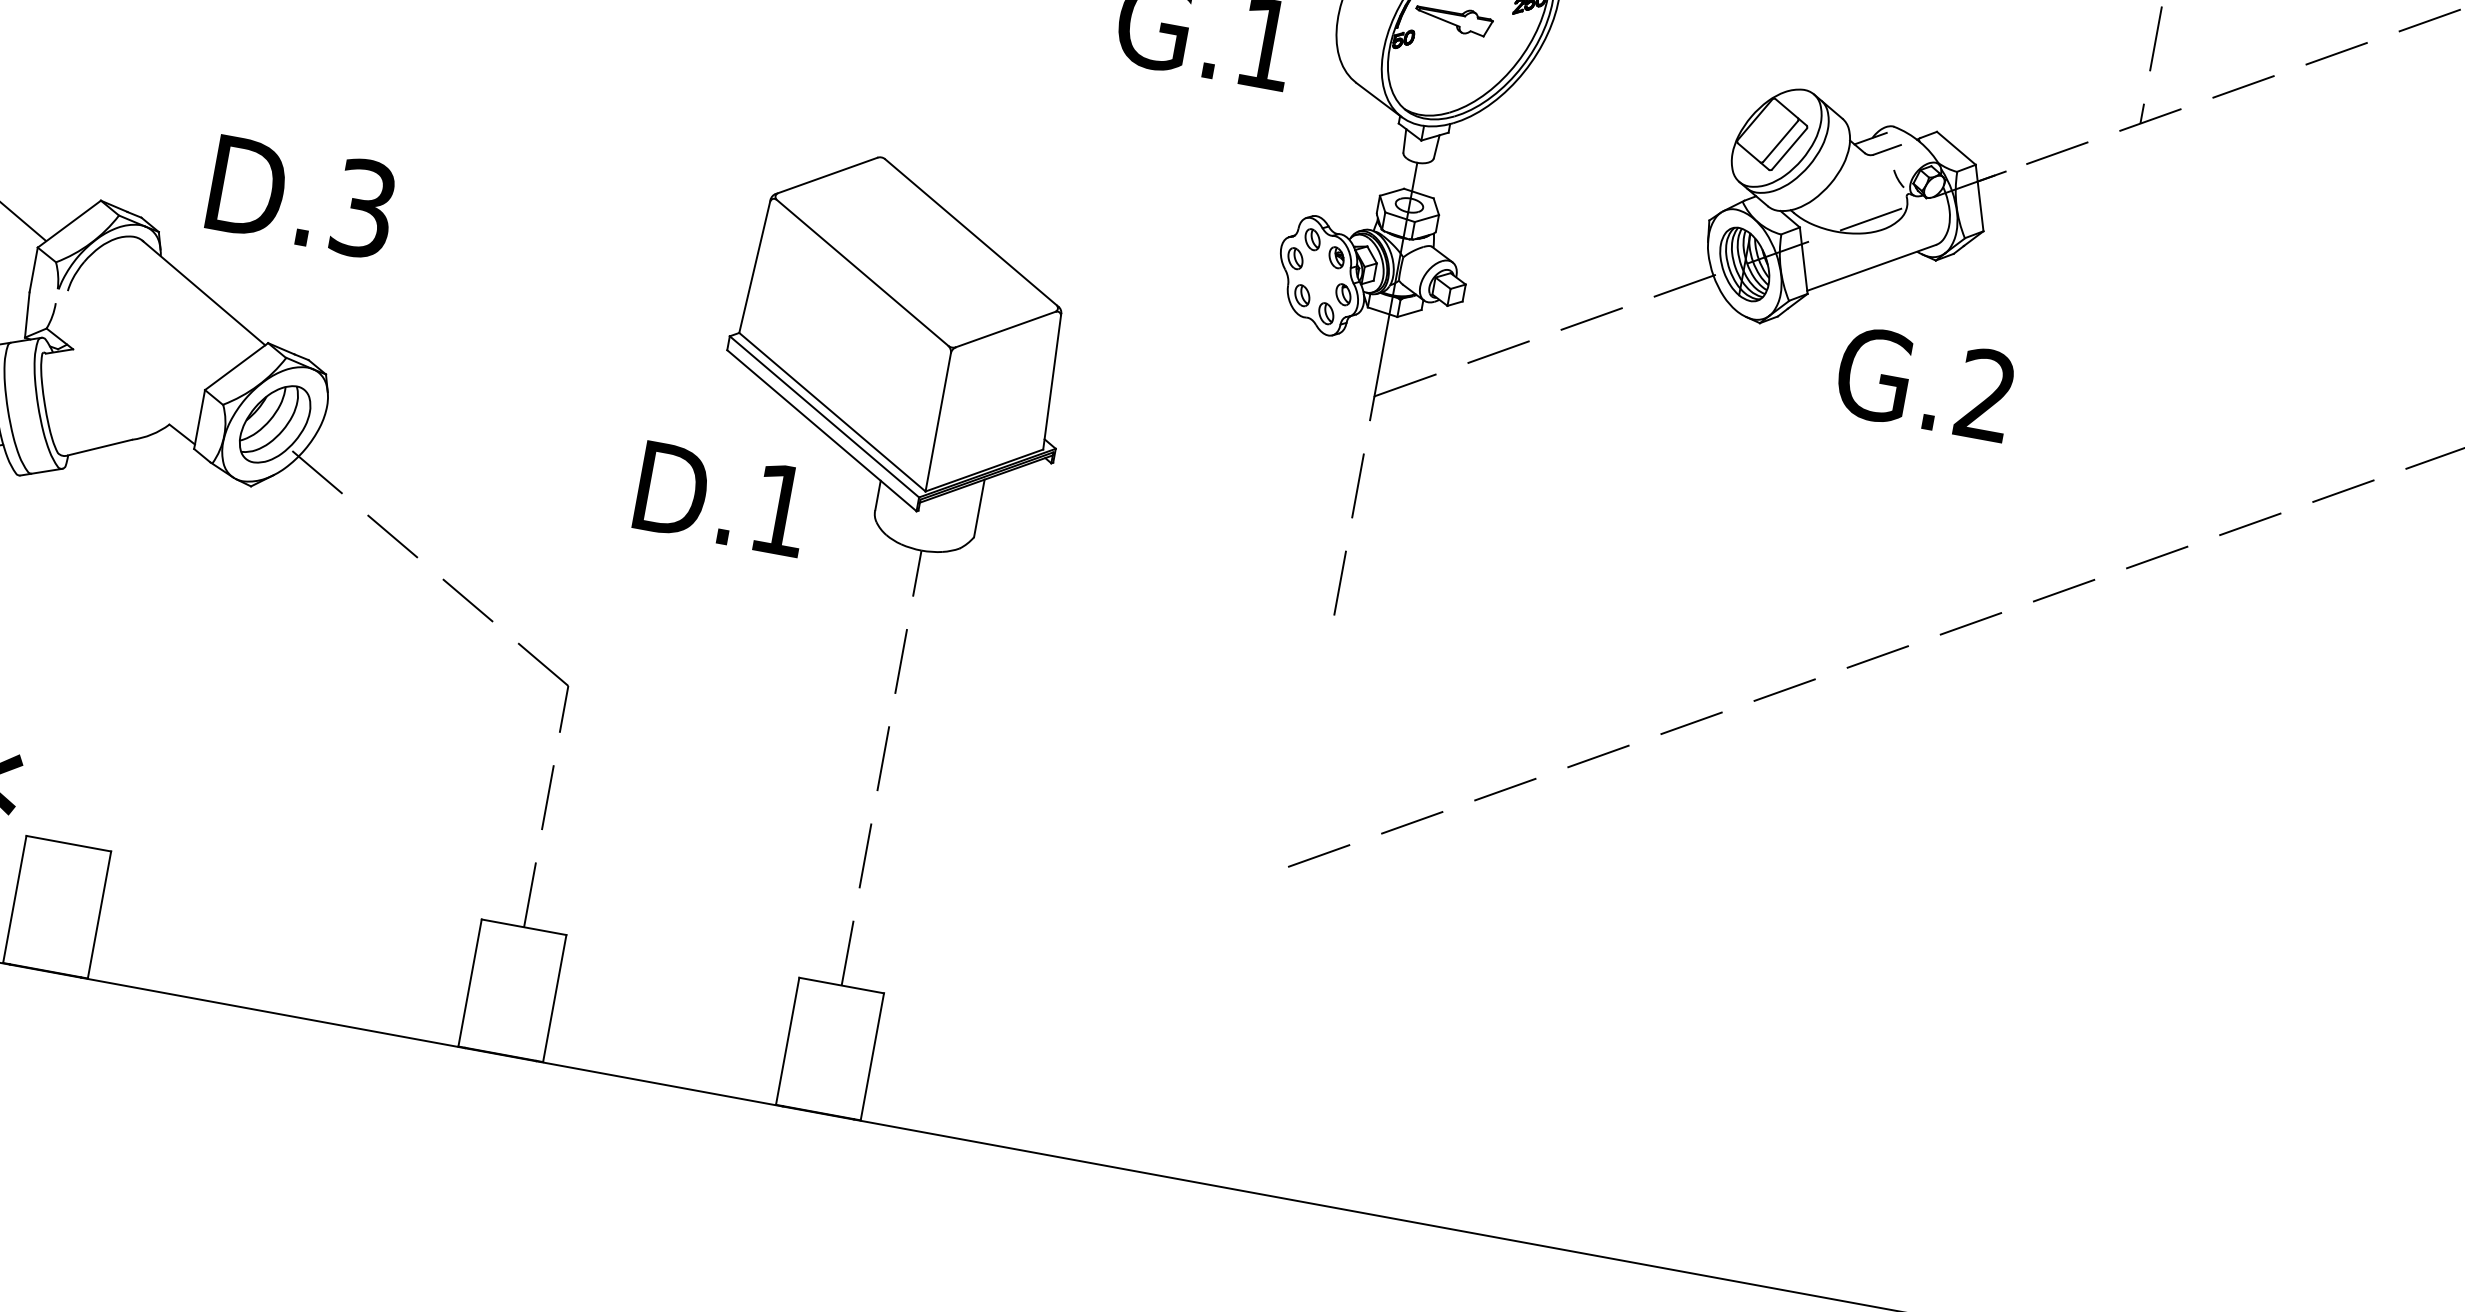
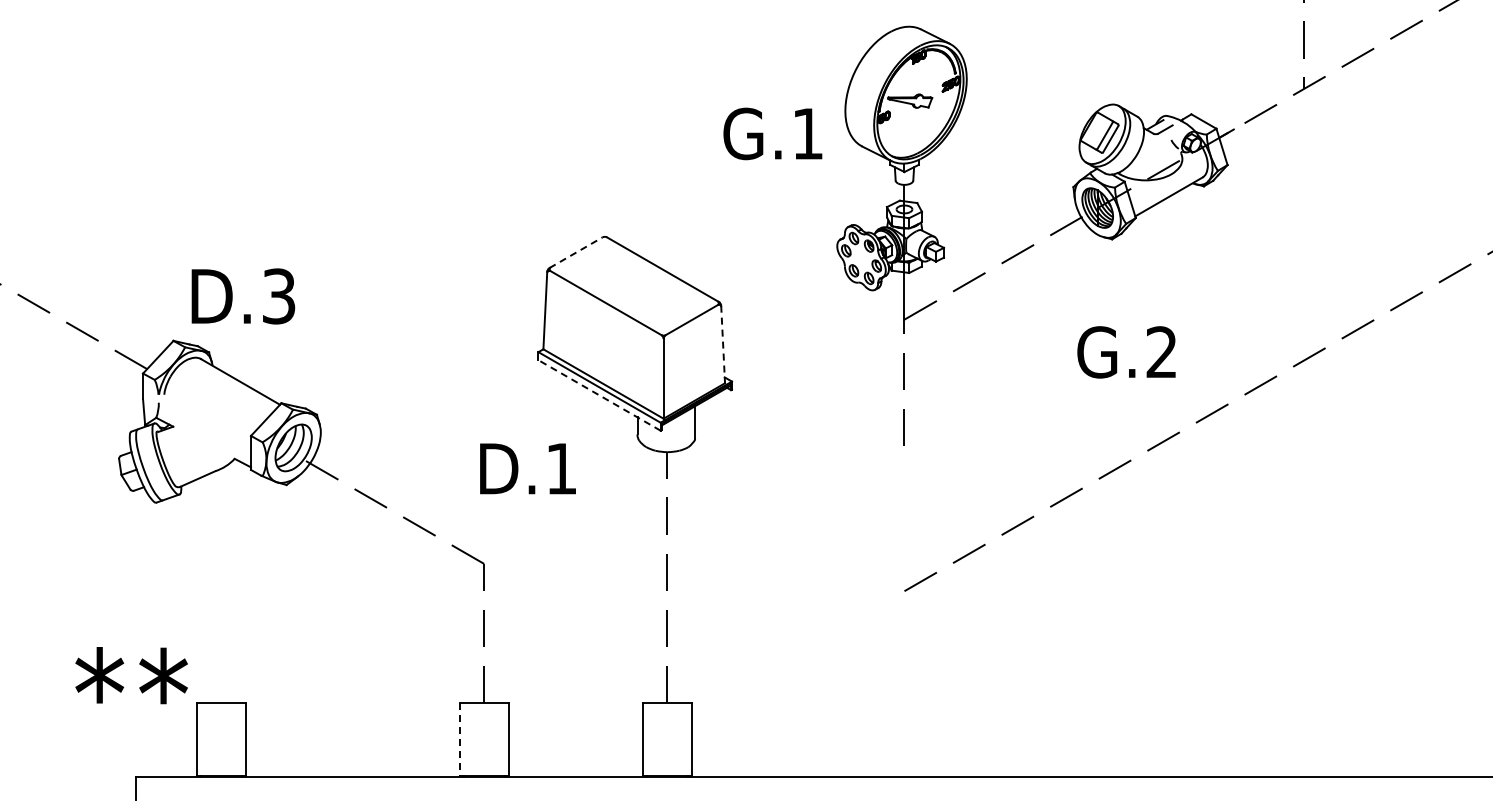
line: (827, 175) -> (576, 252), solid -> dashed
text: (302, 197) -> (243, 296), moved
line: (1052, 381) -> (723, 344), solid -> dashed
text: (1924, 384) -> (1126, 352), moved
line: (821, 430) -> (599, 395), solid -> dashed
text: (721, 498) -> (527, 468), moved
line: (469, 982) -> (459, 739), solid -> dashed

